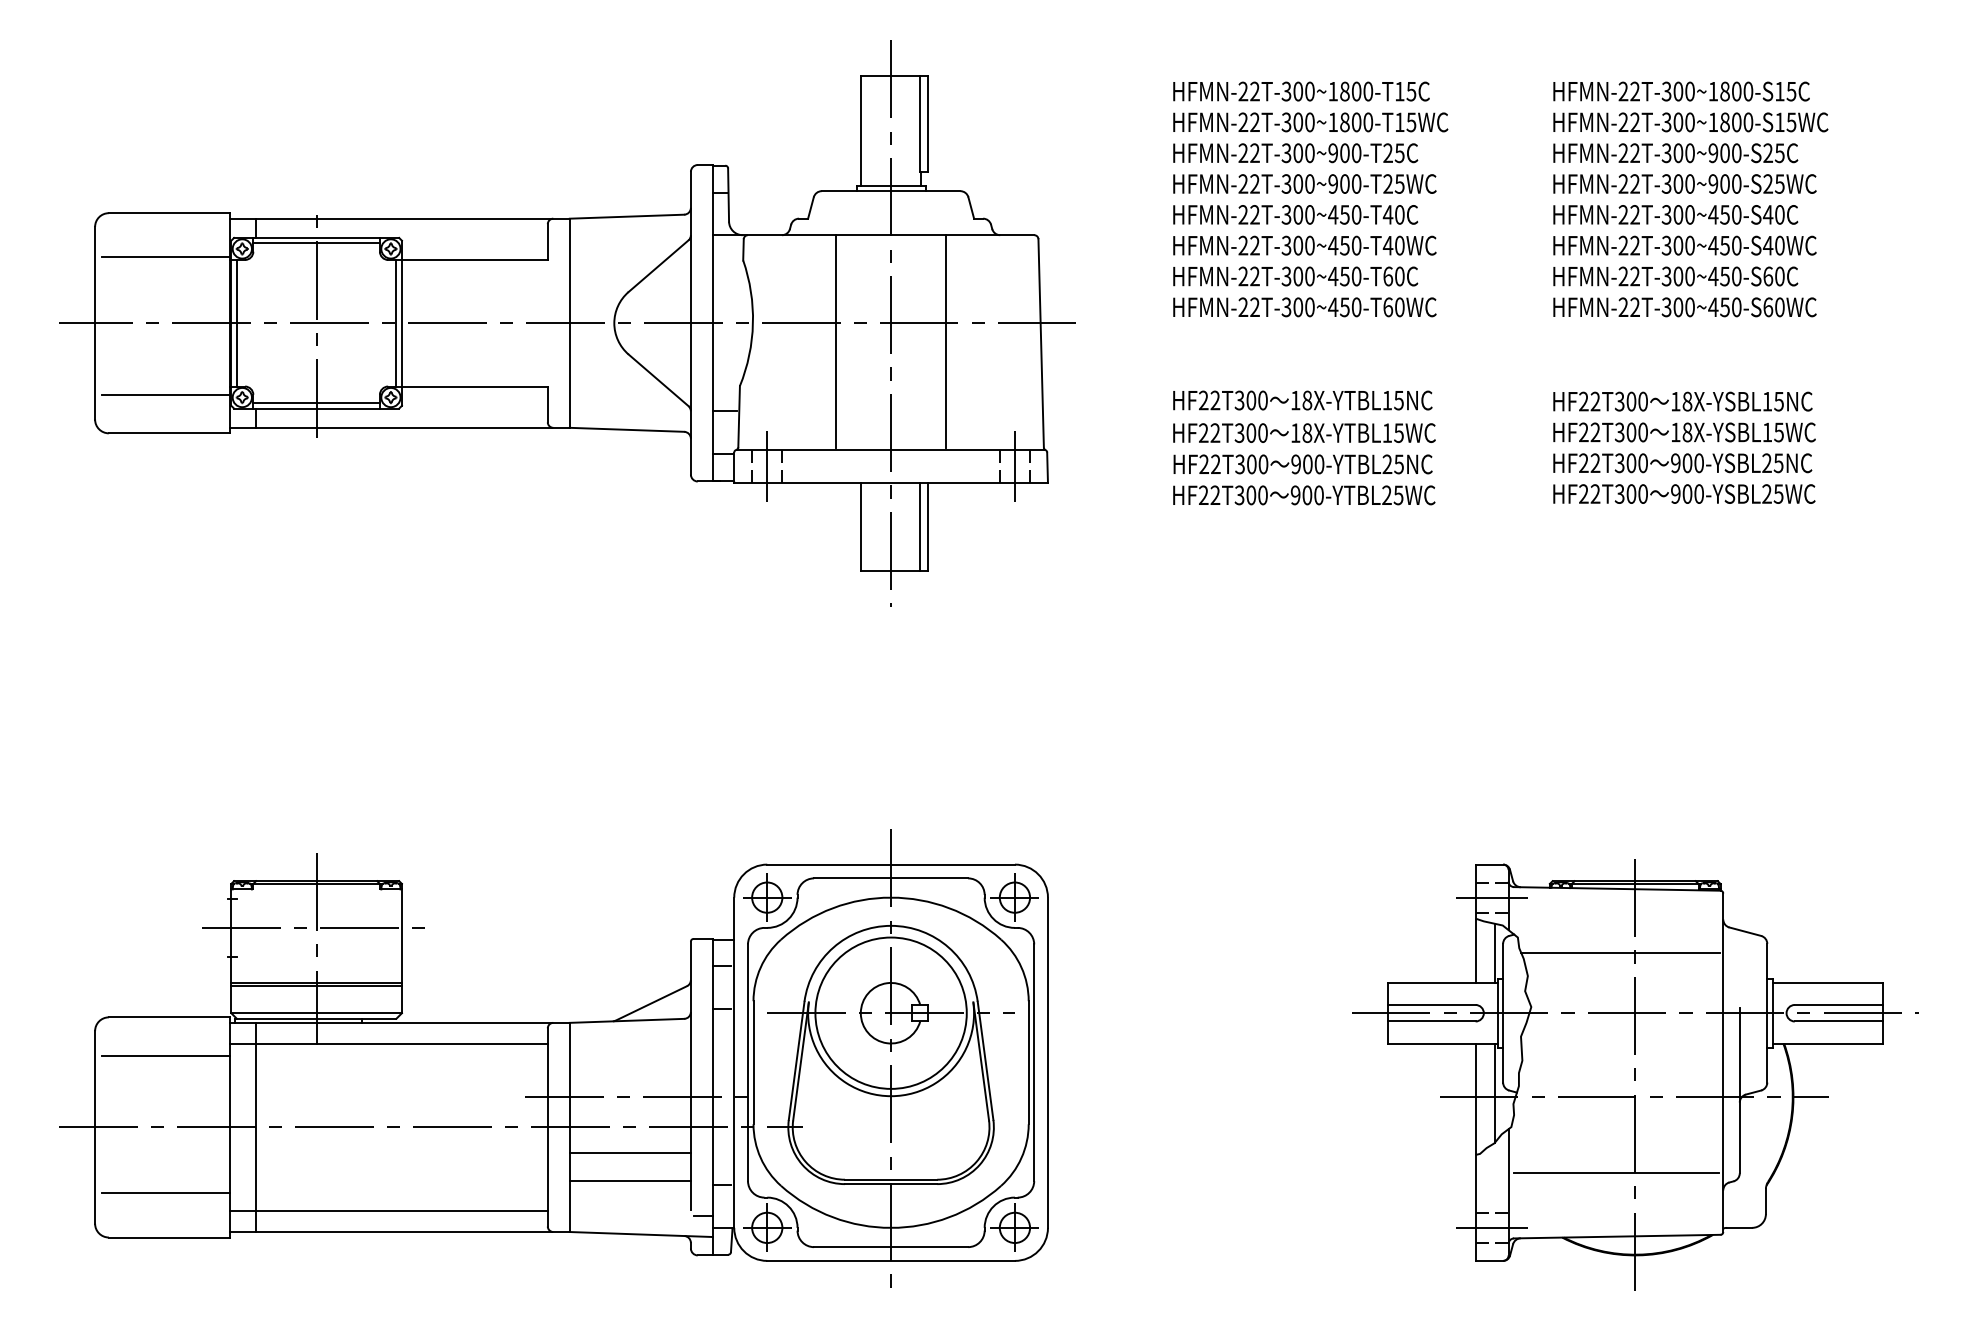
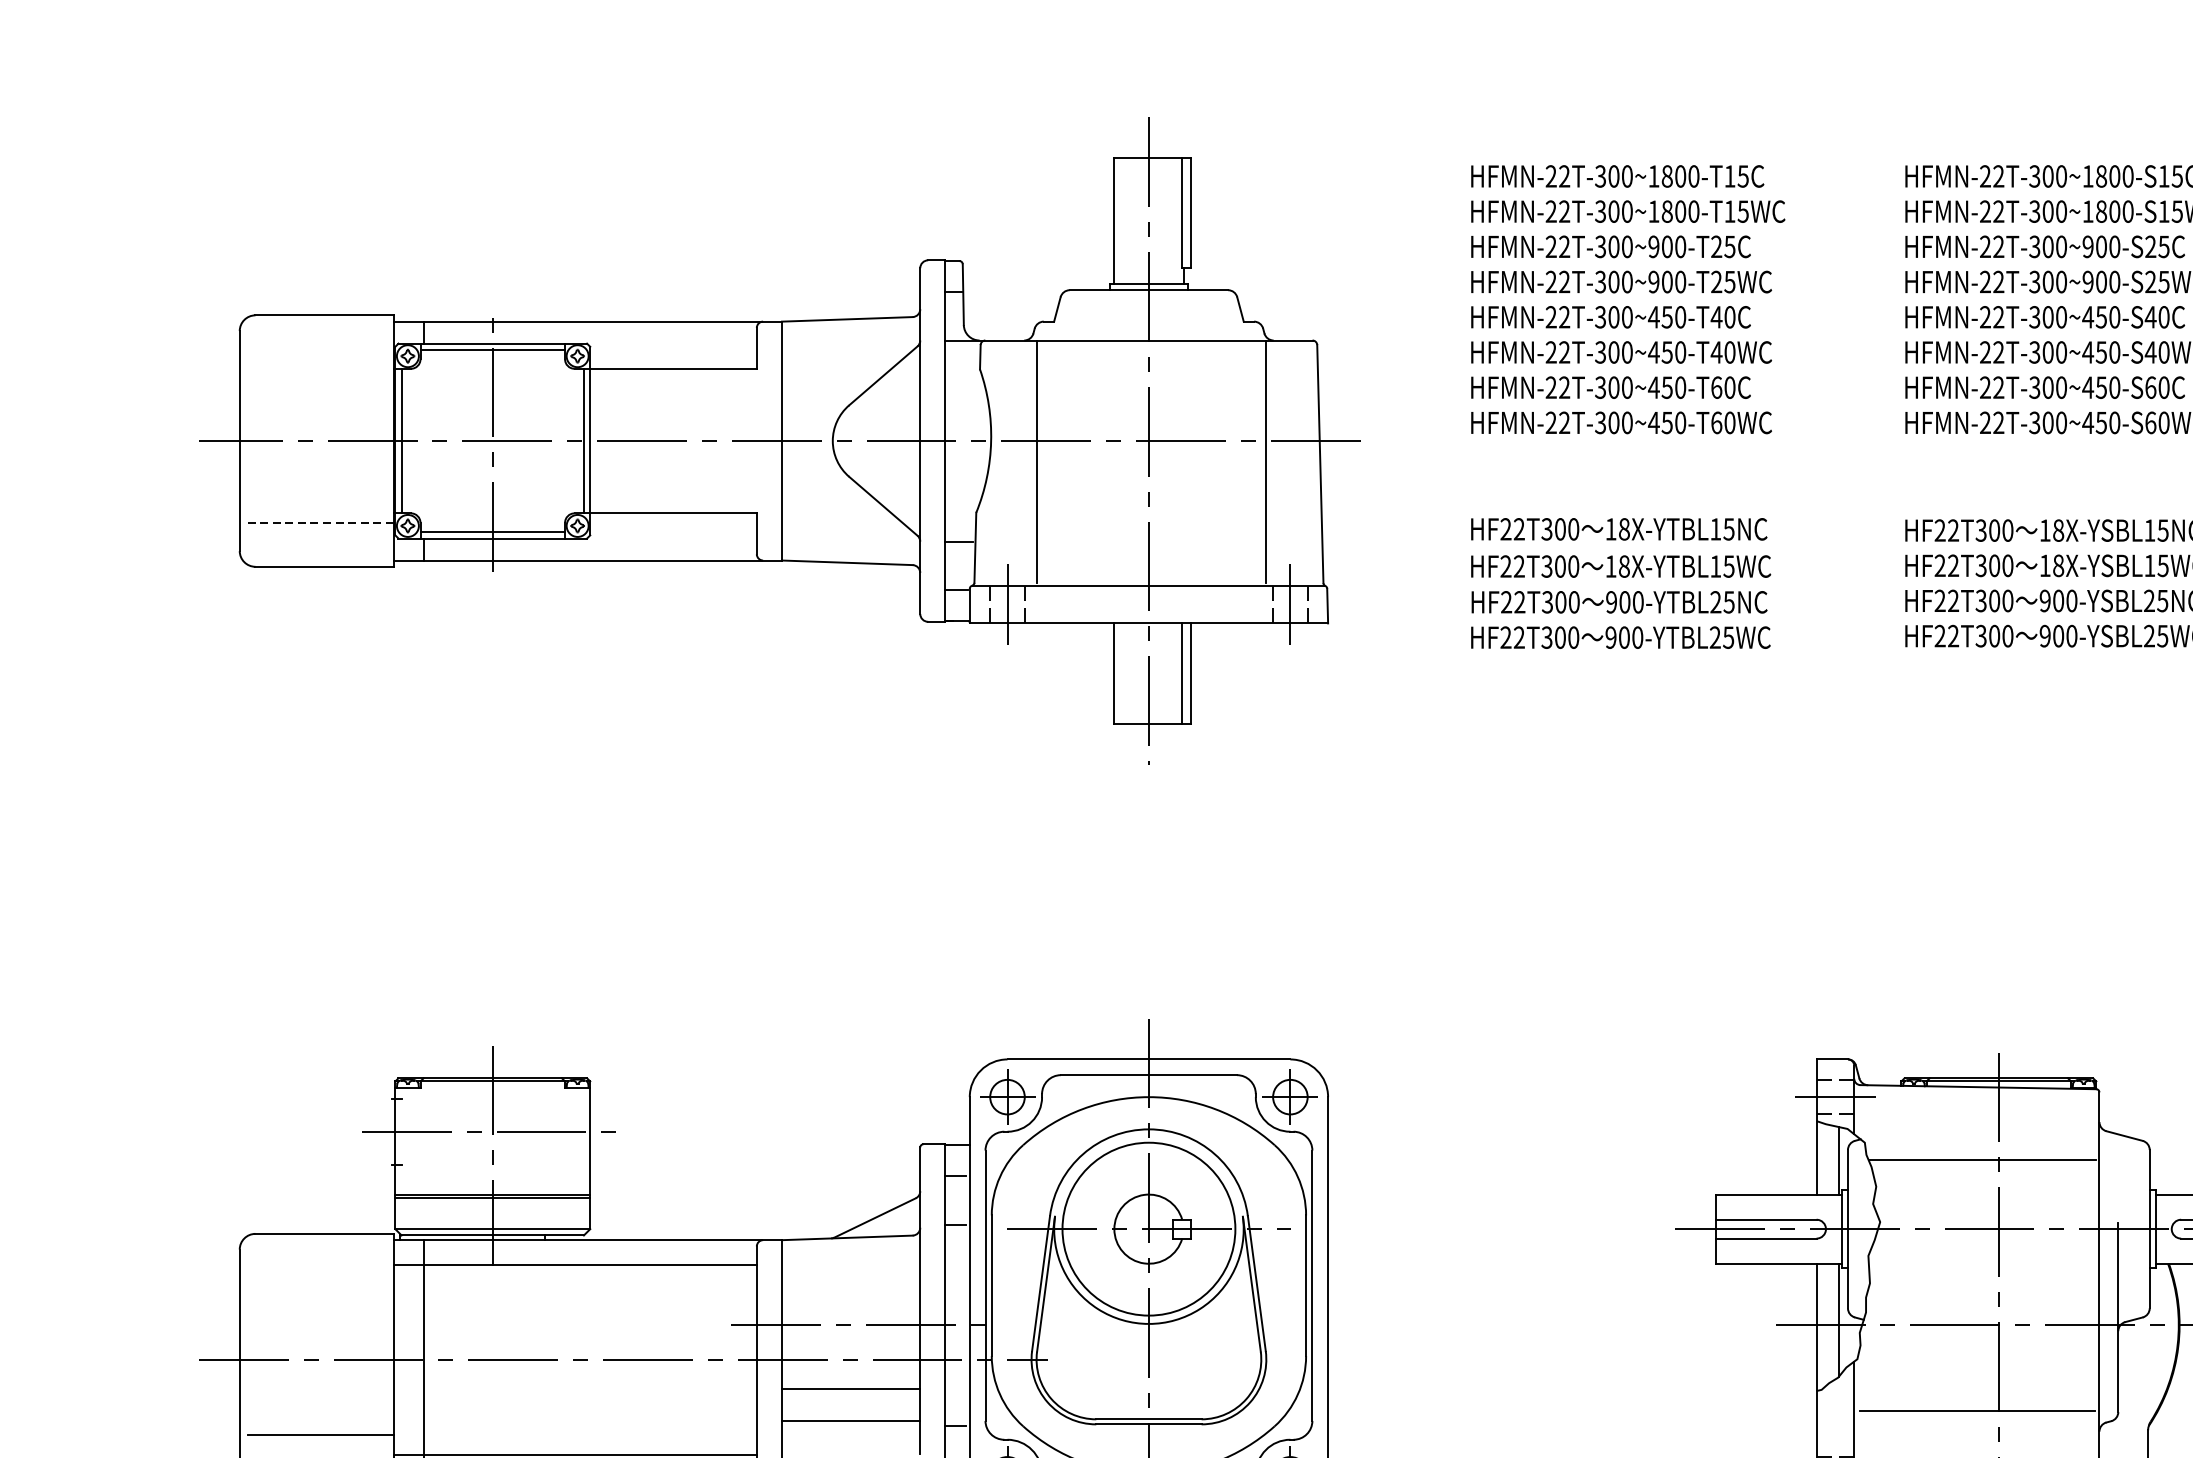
line: (165, 257) -> (320, 365), removed
line: (836, 341) -> (1037, 461), moved
line: (946, 341) -> (1265, 461), moved
line: (165, 394) -> (320, 522), solid -> dashed
line: (165, 1055) -> (320, 1277), removed

